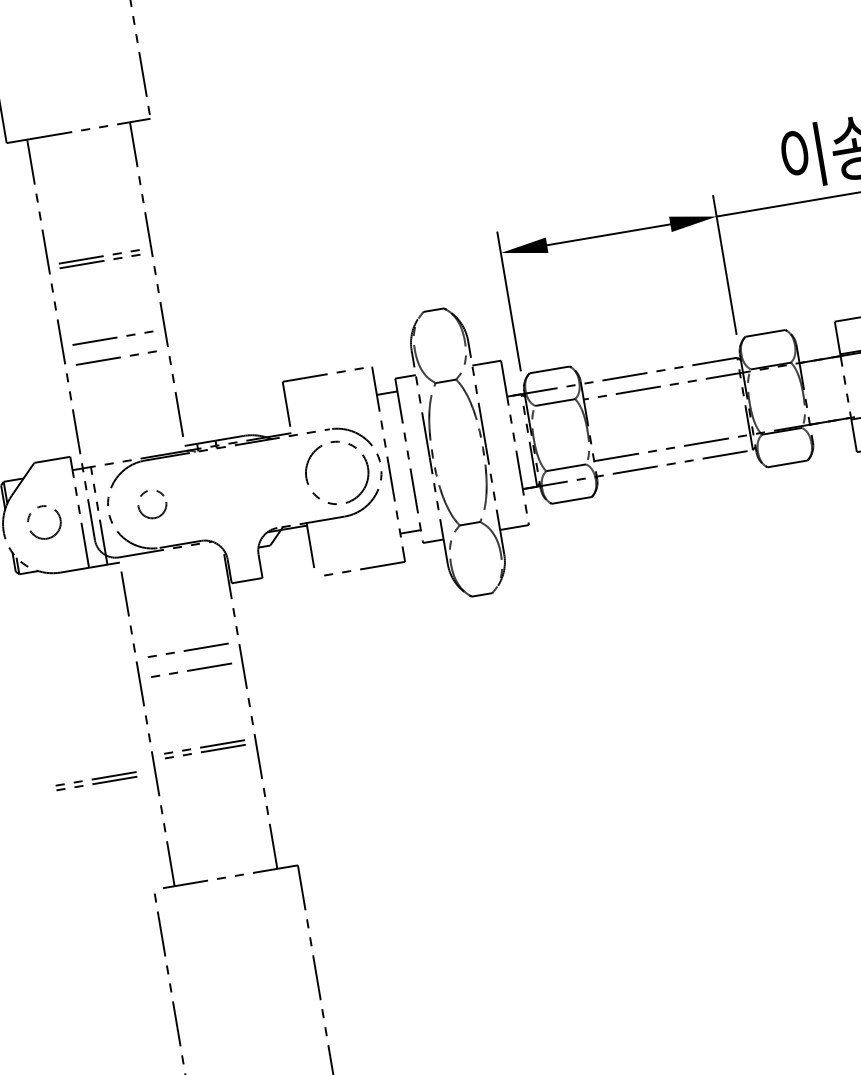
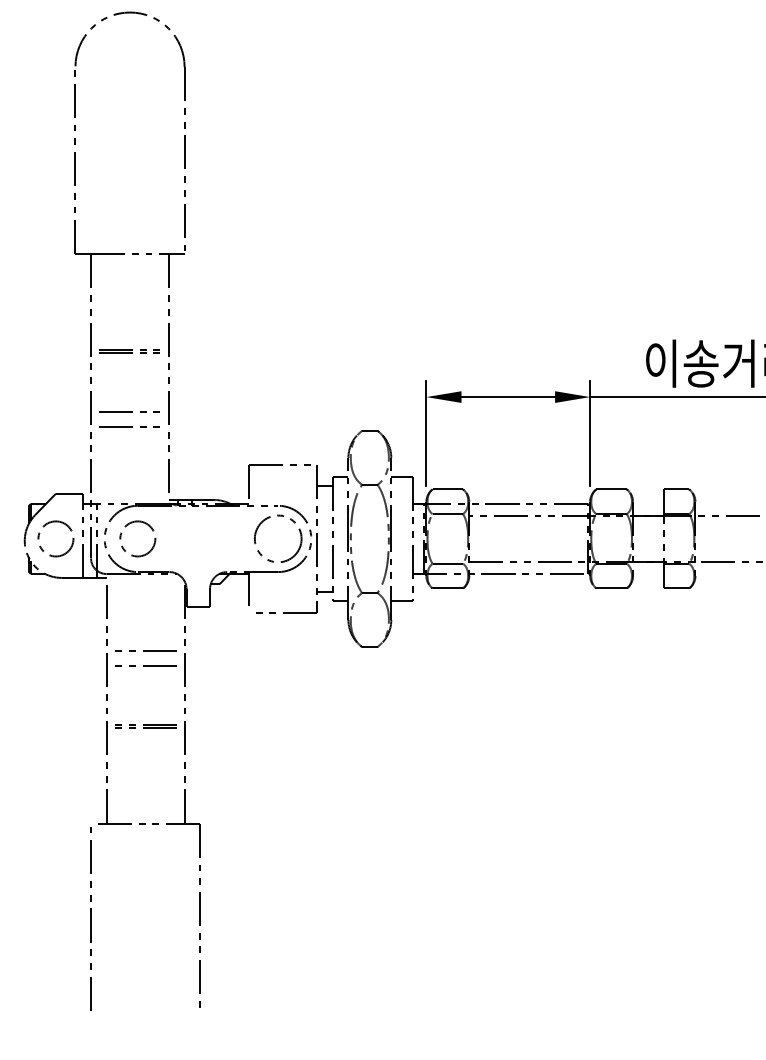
circle: (151, 503) -> (137, 538), size x1.67
circle: (43, 522) -> (55, 538), size x1.43
line: (95, 780) -> (61, 735), removed

